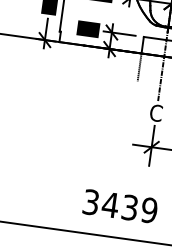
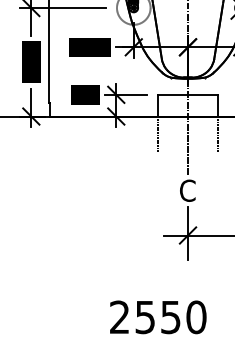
text: (120, 206) -> (158, 317), 3439 -> 2550

